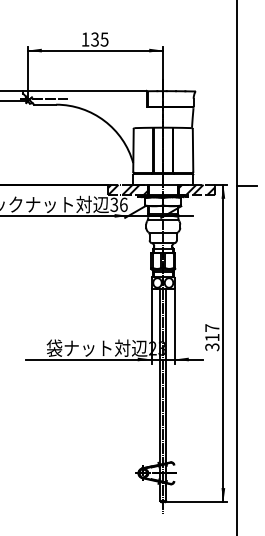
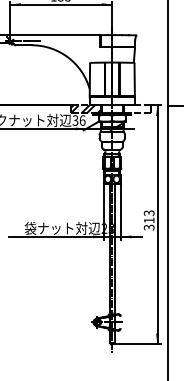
hatch: (196, 189) -> (137, 109), removed
text: (212, 328) -> (149, 213), 317 -> 313

